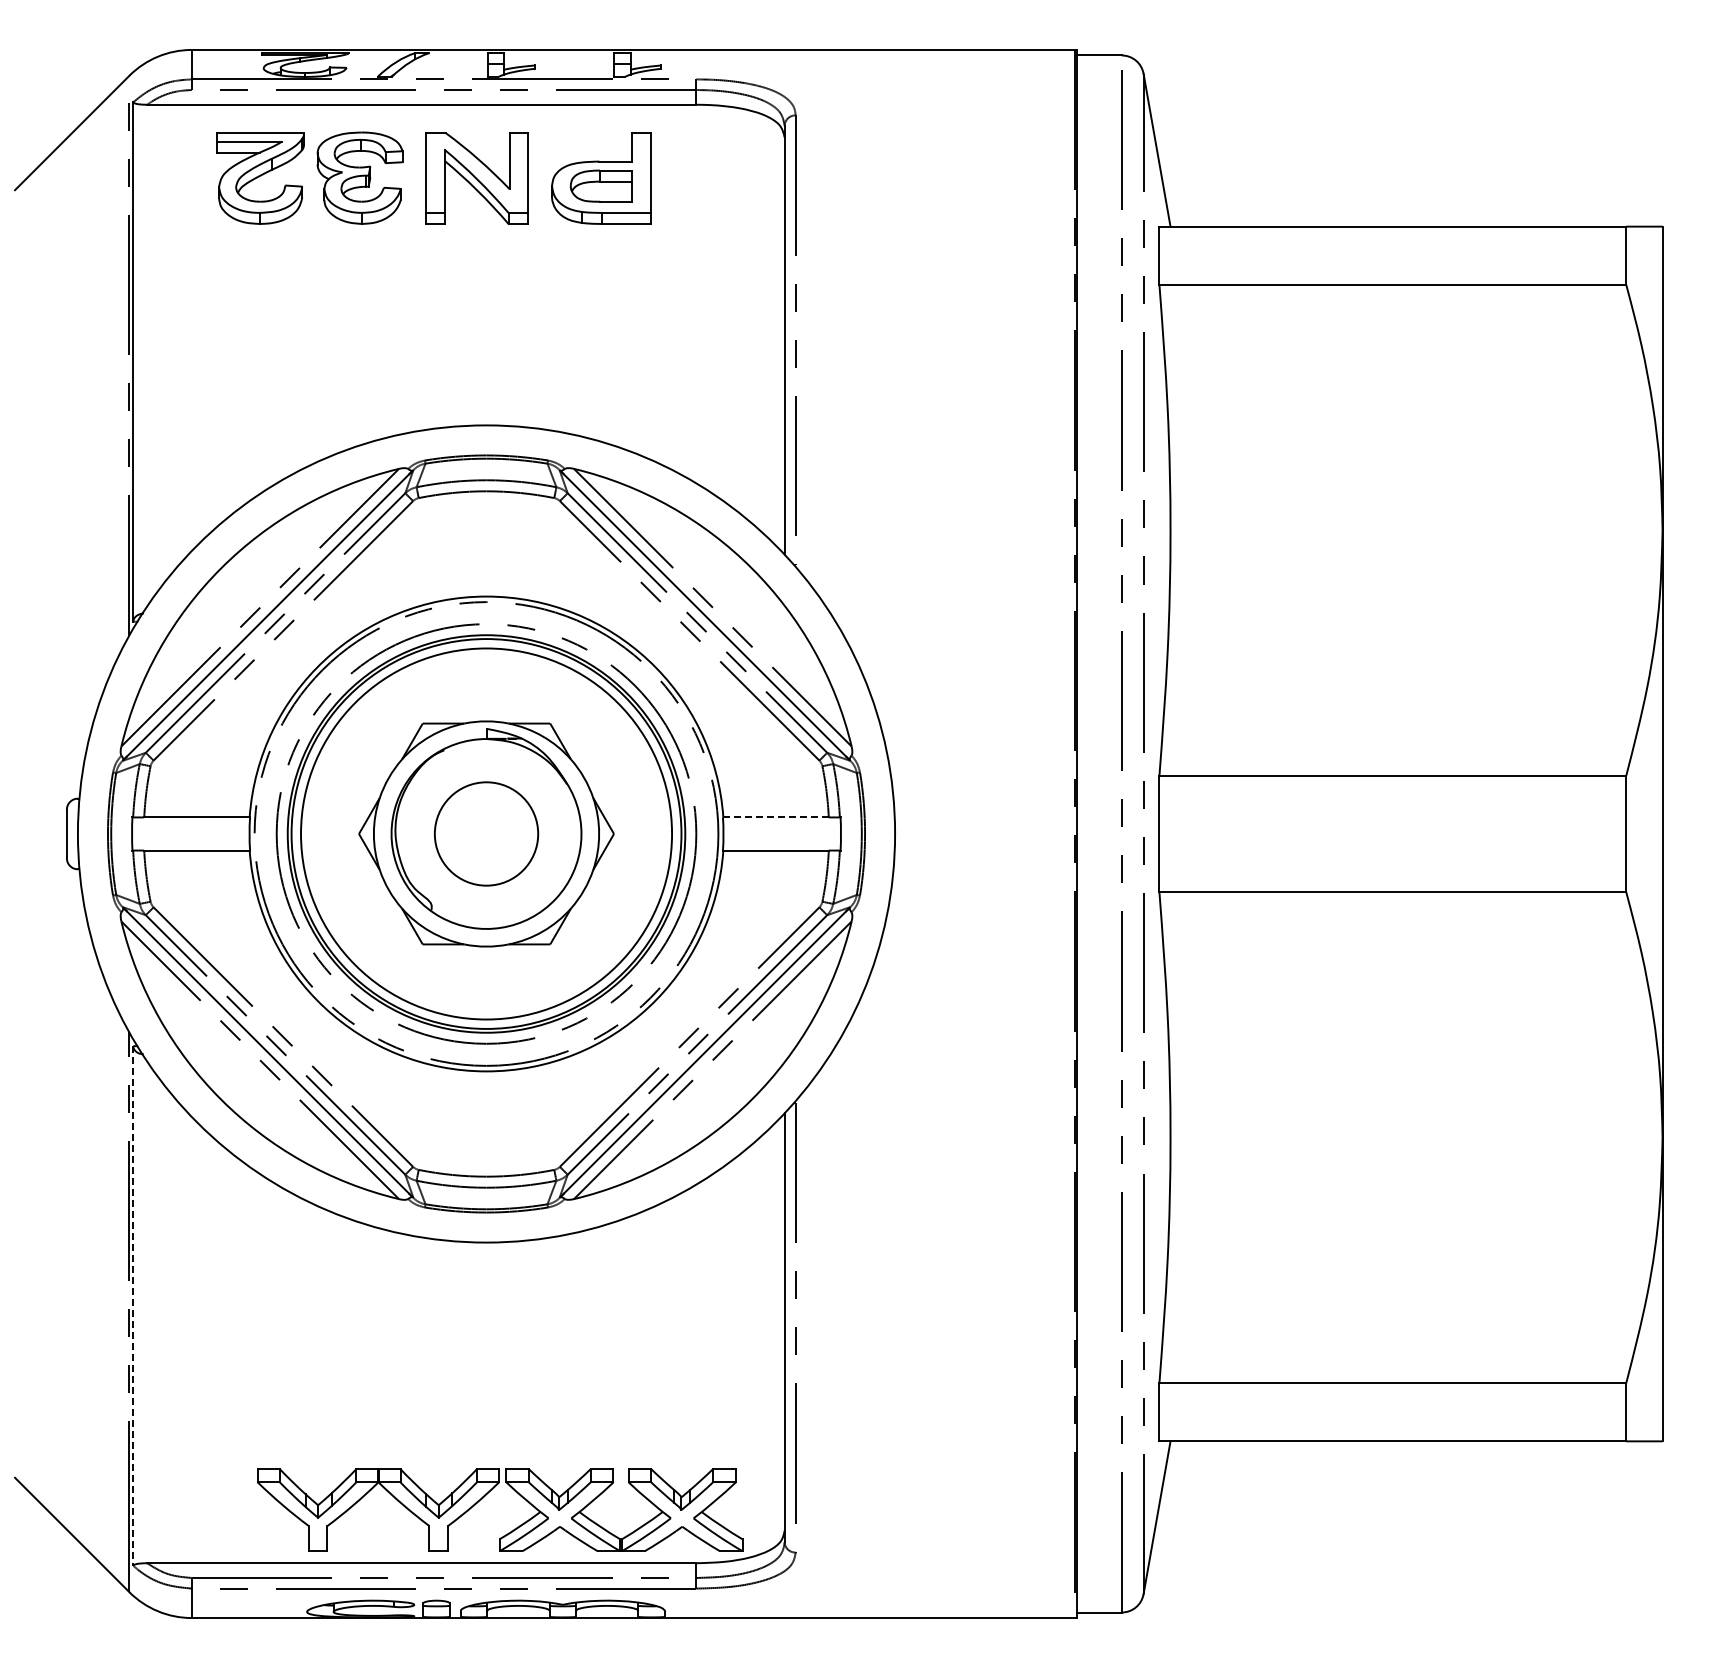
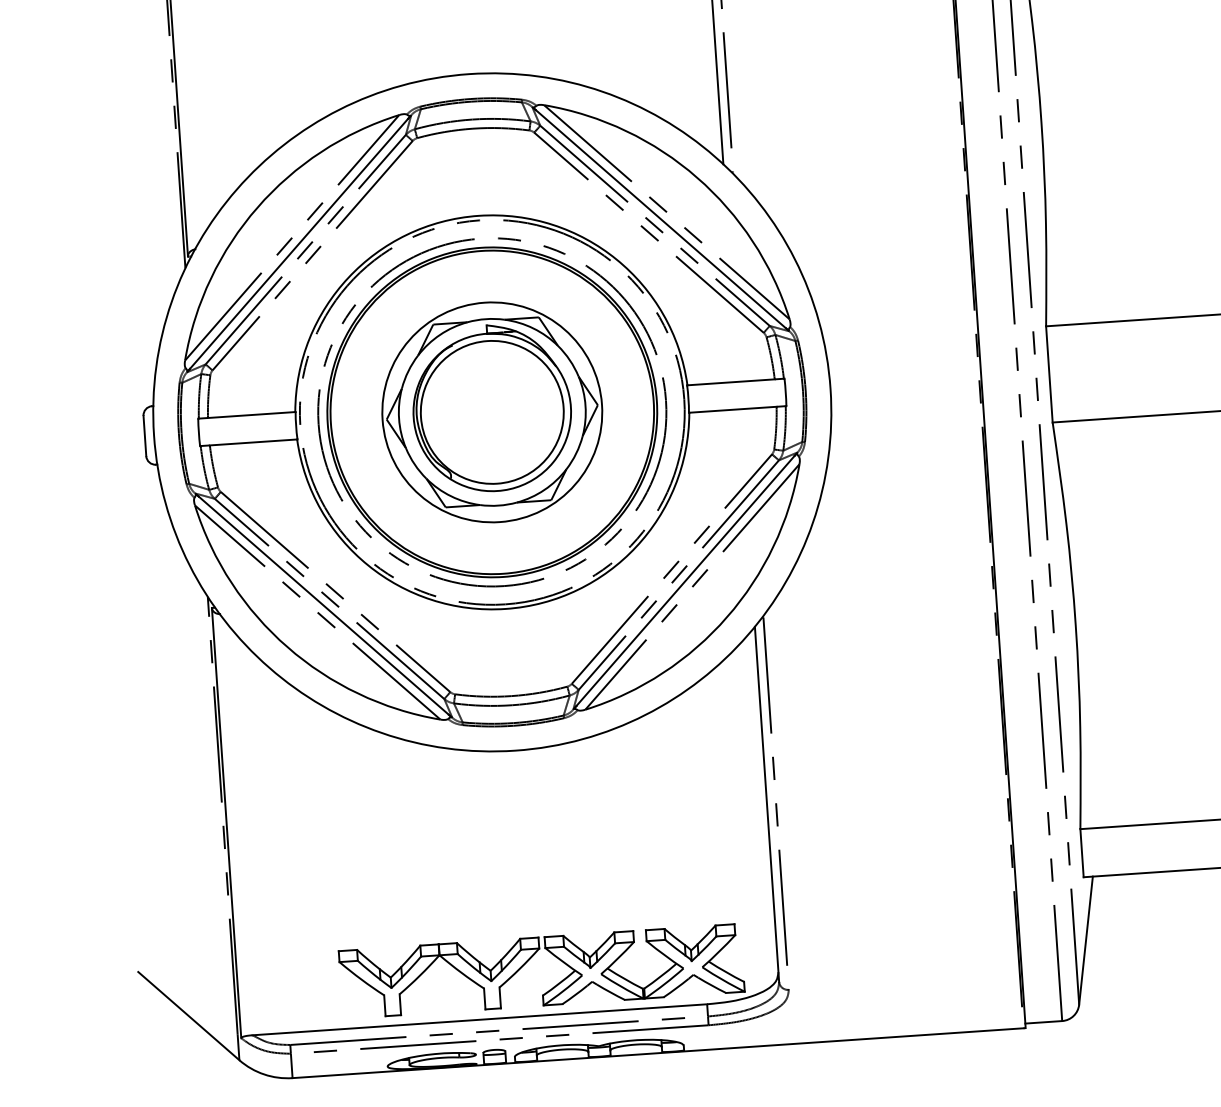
line: (776, 817) -> (731, 382), dashed -> solid
circle: (486, 833) -> (492, 411), size x0.71
circle: (486, 833) -> (492, 411), size x1.67
line: (133, 1305) -> (226, 822), dashed -> solid

